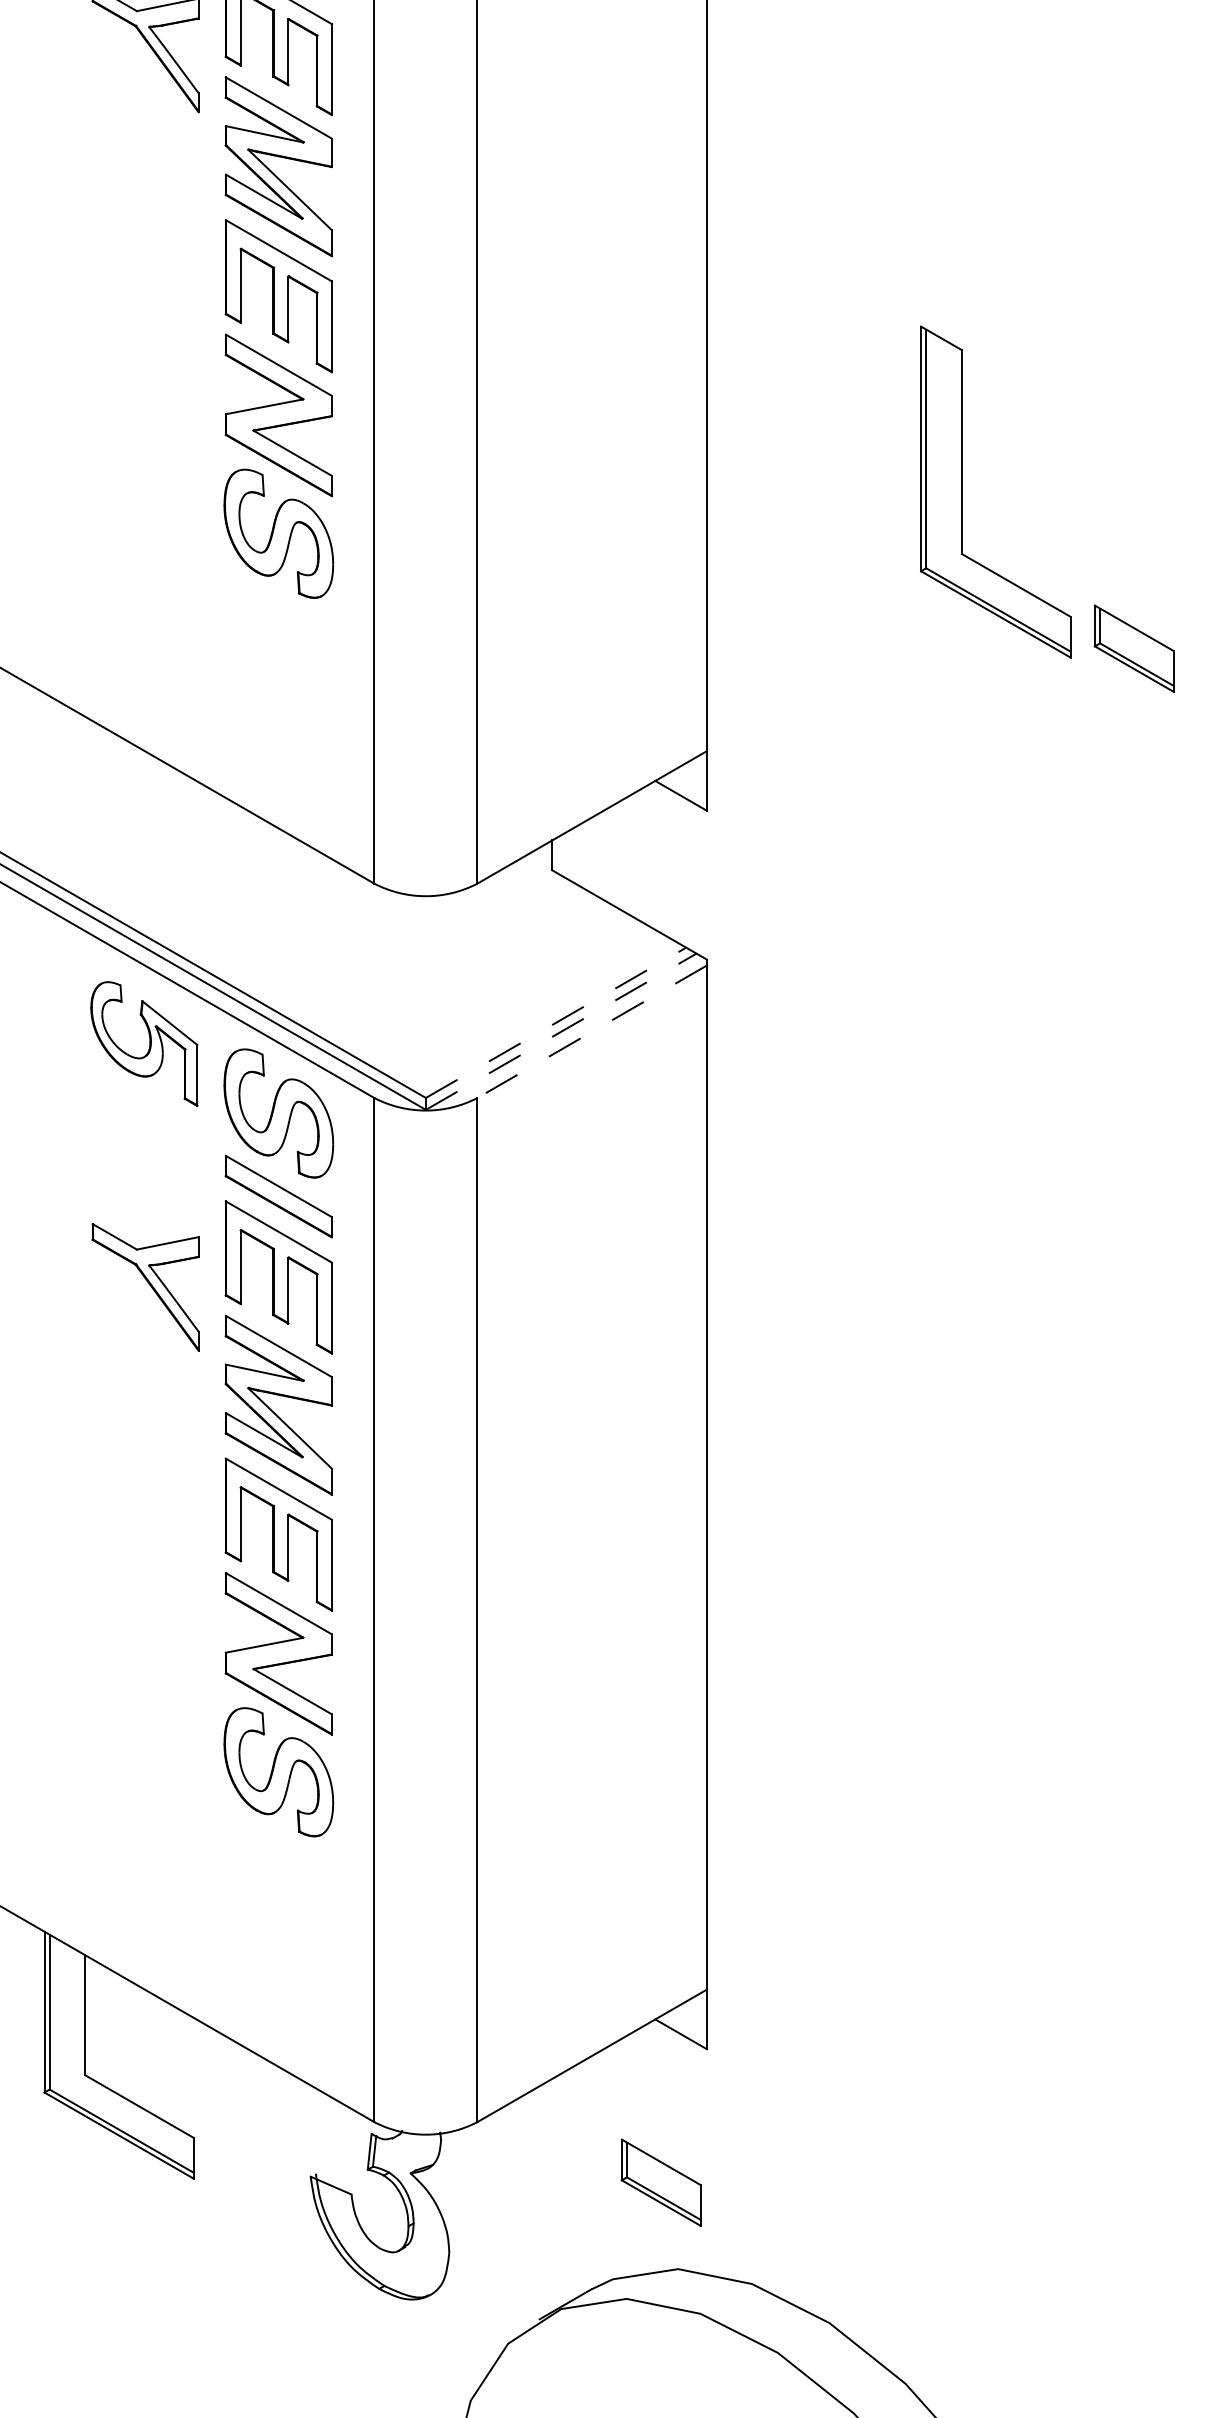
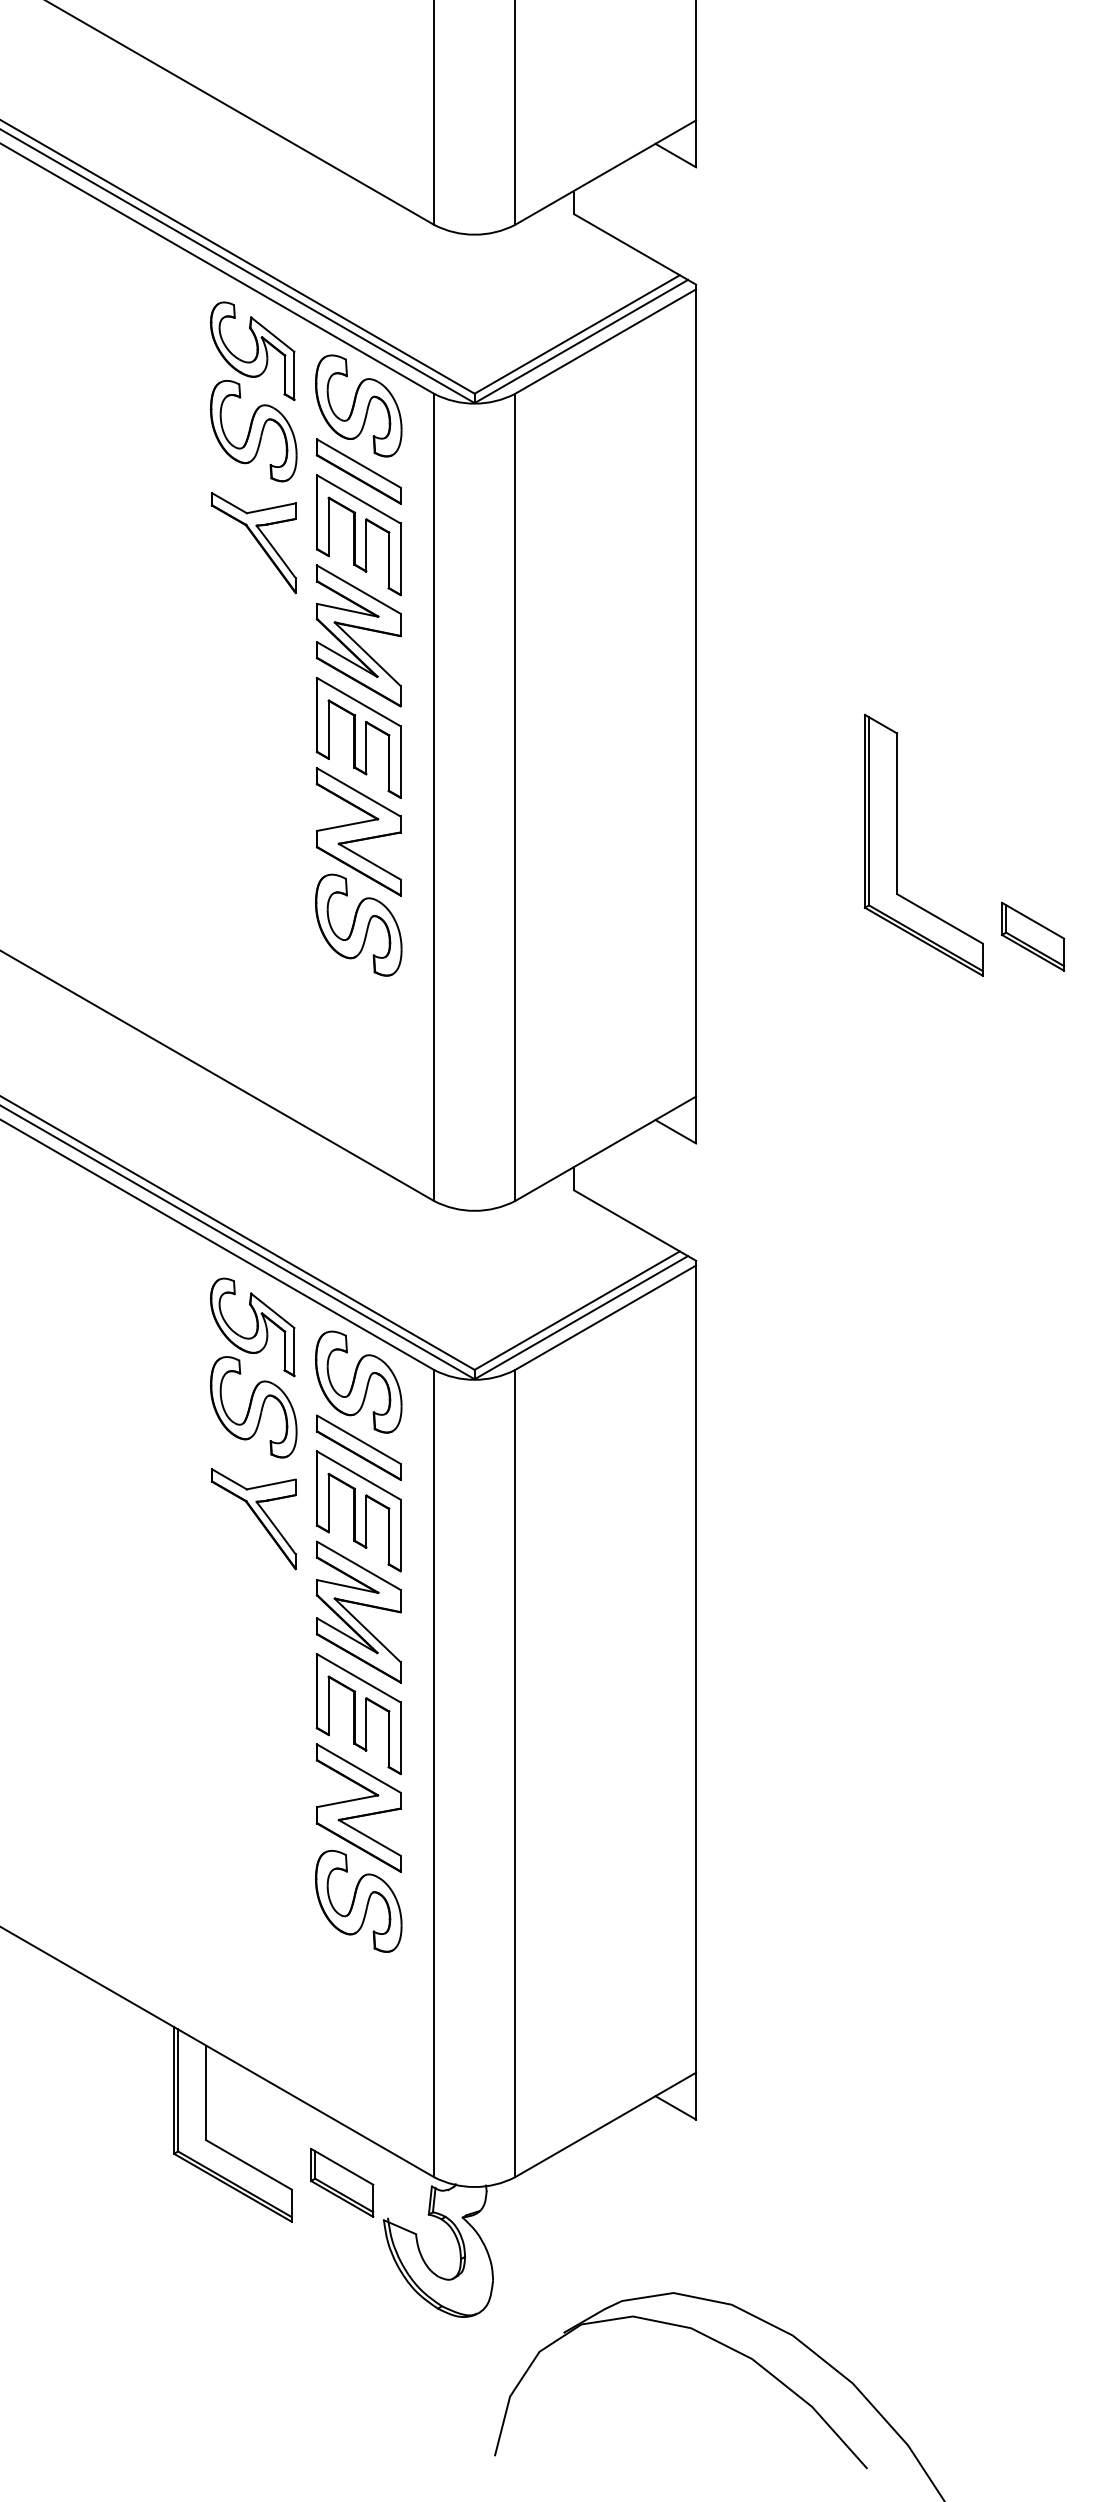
part: (962, 491) -> (897, 844), moved
part: (1134, 648) -> (1033, 936), moved
line: (556, 1022) -> (577, 1310), dashed -> solid
line: (561, 1031) -> (581, 1317), dashed -> solid
line: (591, 1031) -> (605, 1317), dashed -> solid
part: (145, 1145) -> (253, 1407), added
part: (661, 2182) -> (342, 2182), moved

